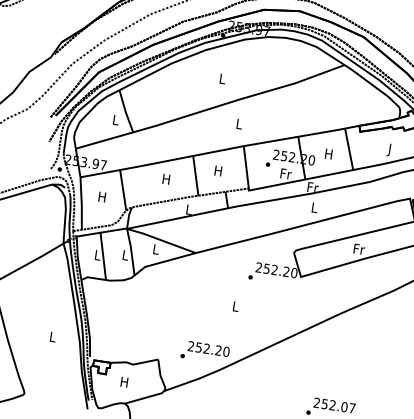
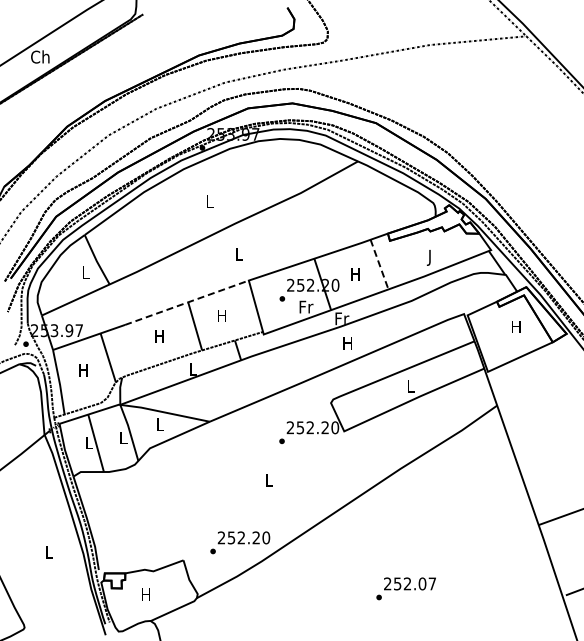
line: (349, 150) -> (379, 265), solid -> dashed
line: (191, 155) -> (186, 302), solid -> dashed
text: (314, 207) -> (347, 343), L -> H
text: (358, 249) -> (410, 386), Fr -> L

